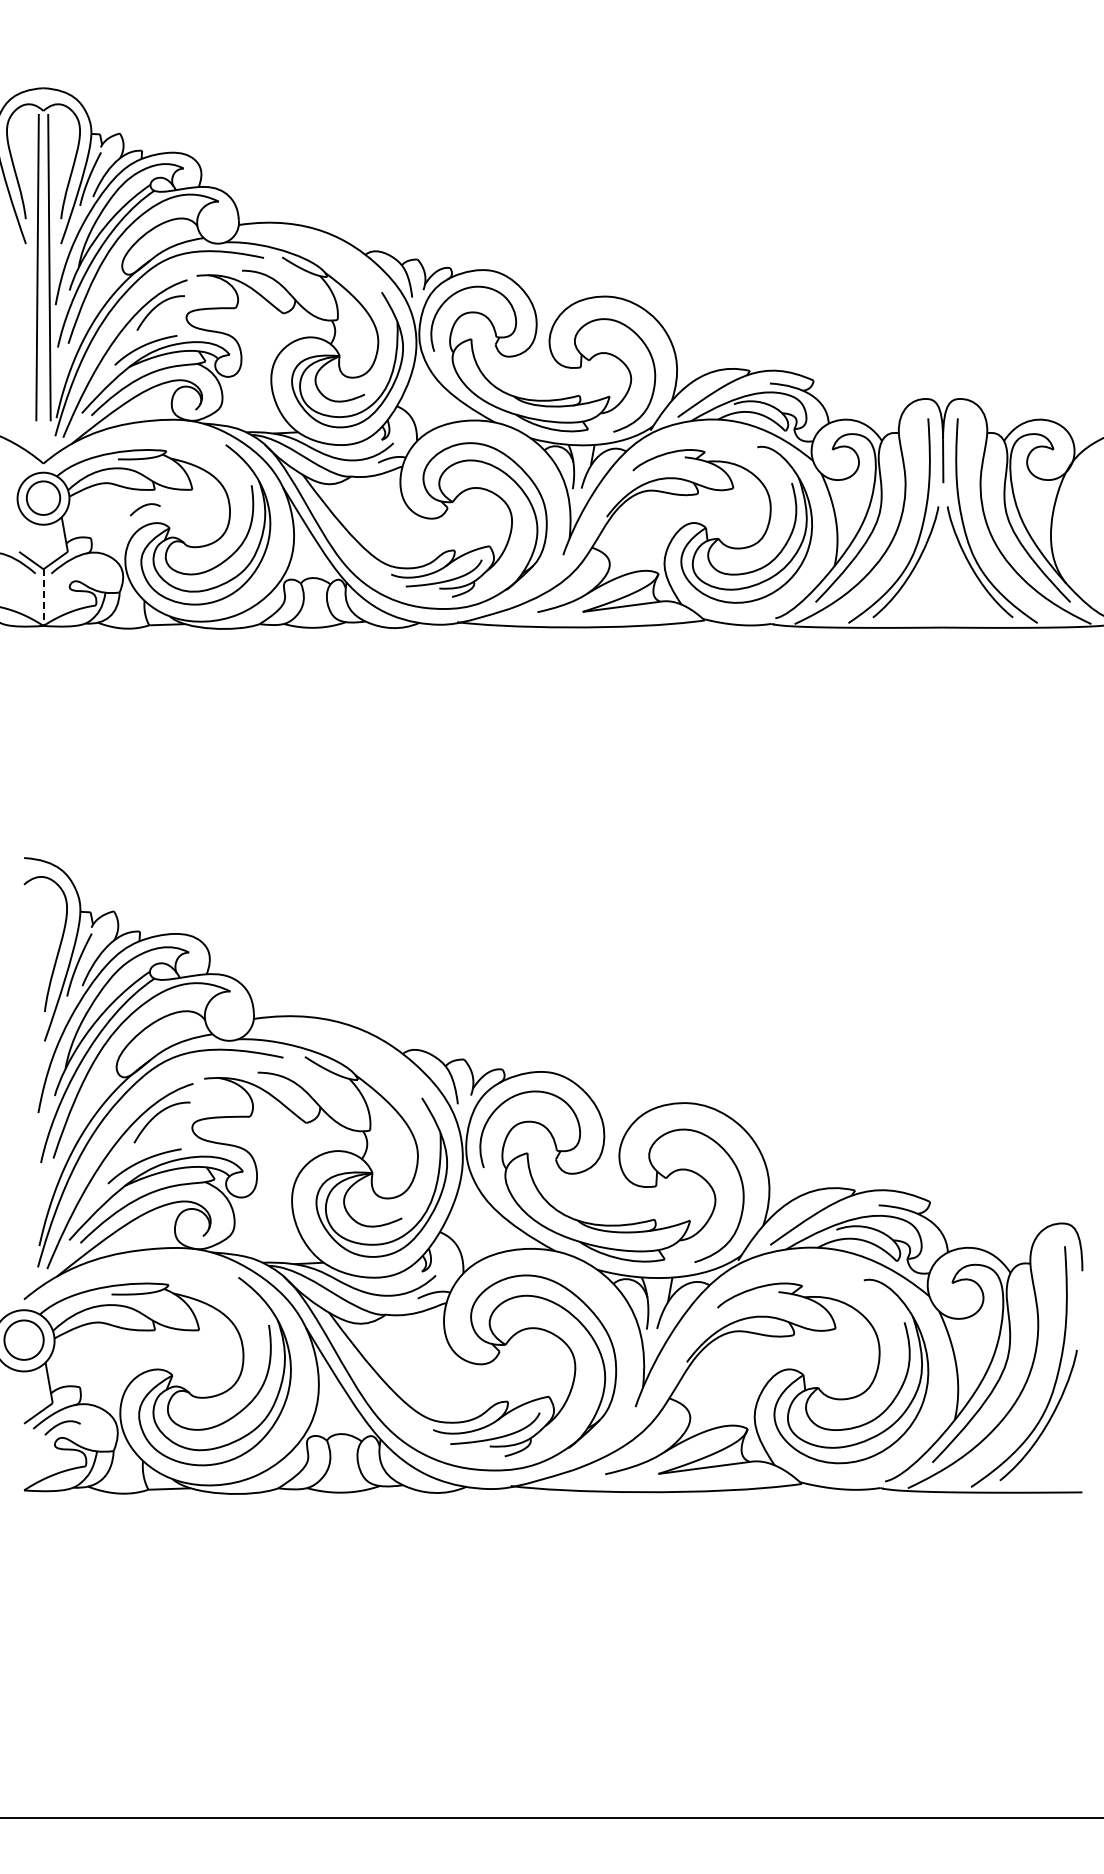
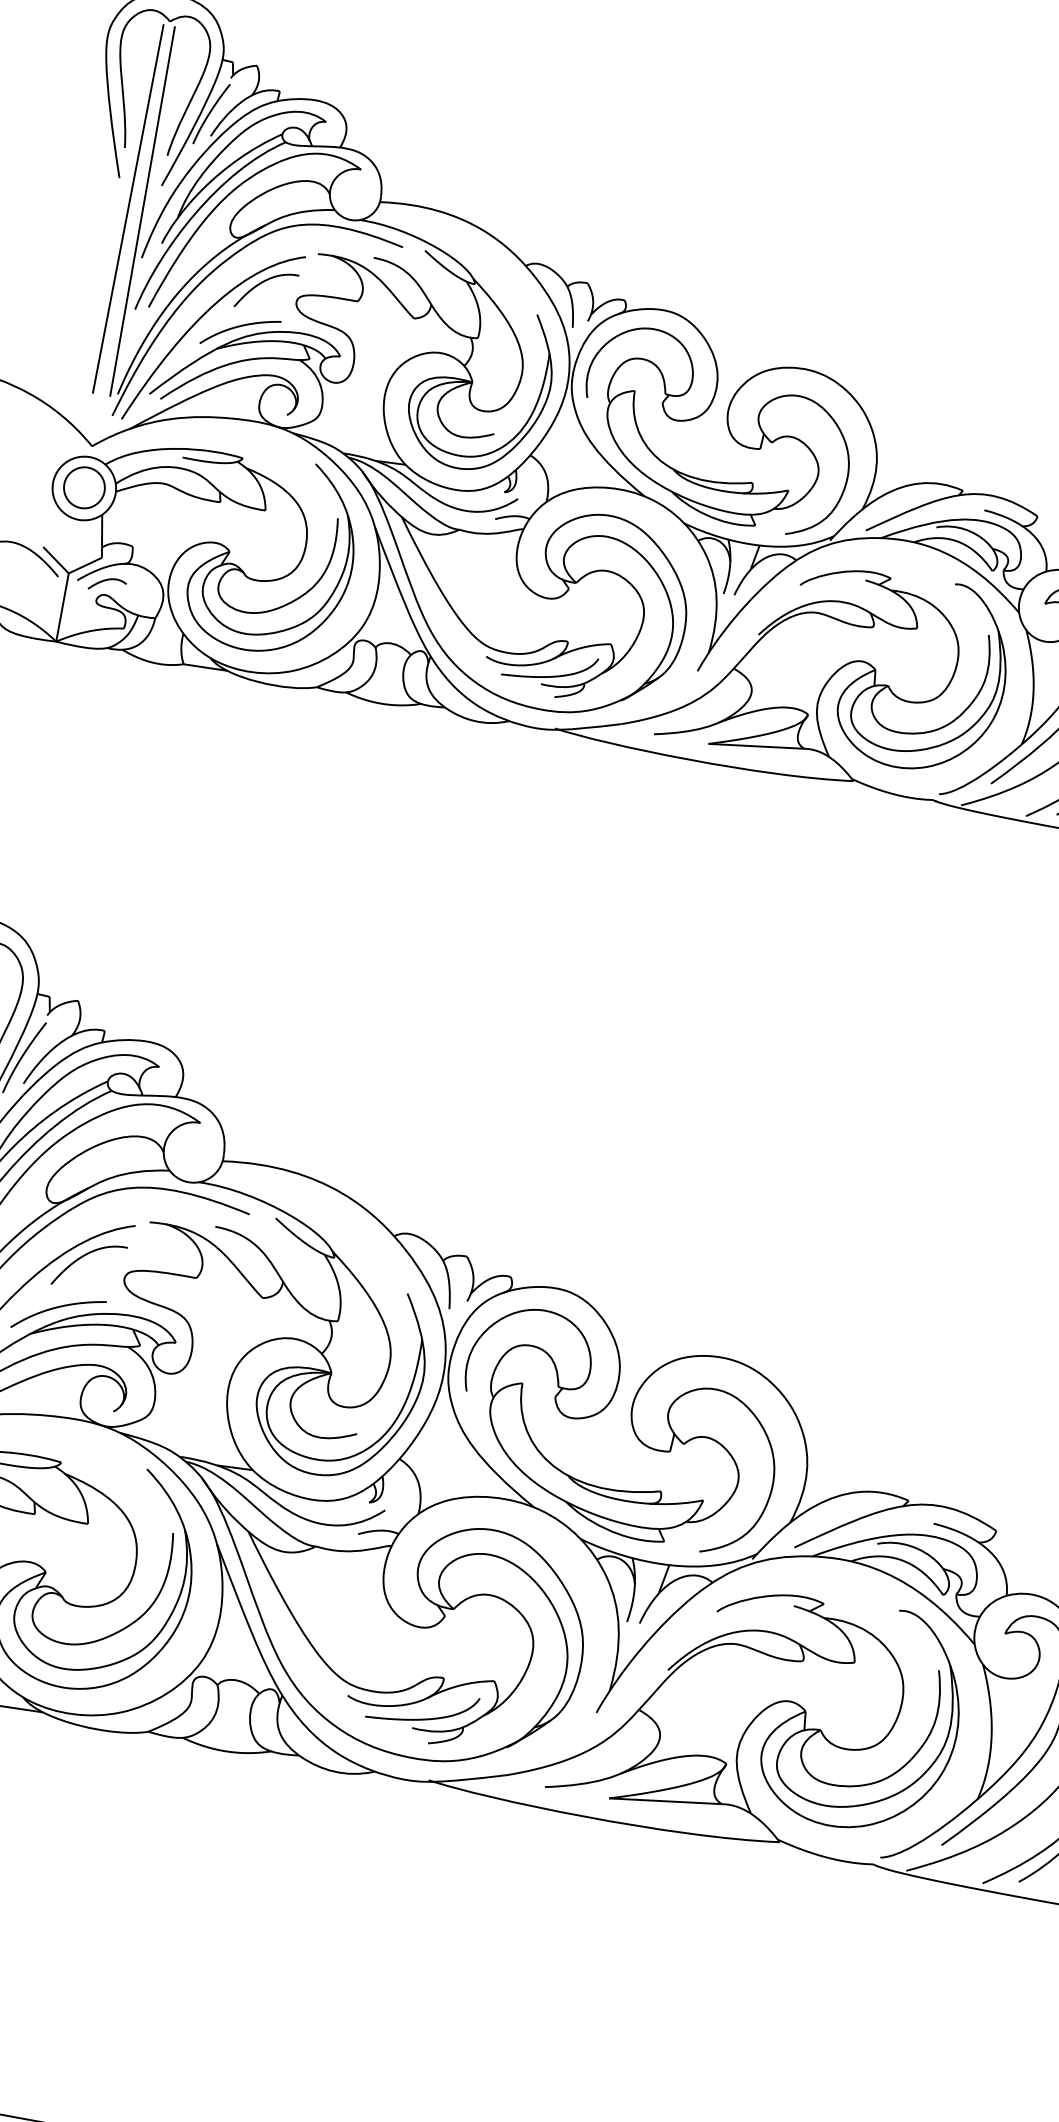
curve: (143, 507) -> (105, 581), moved
line: (43, 598) -> (62, 608), dashed -> solid

